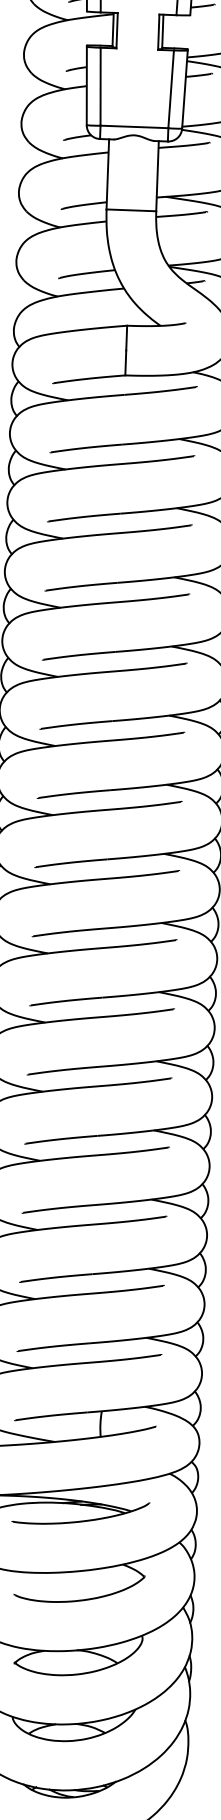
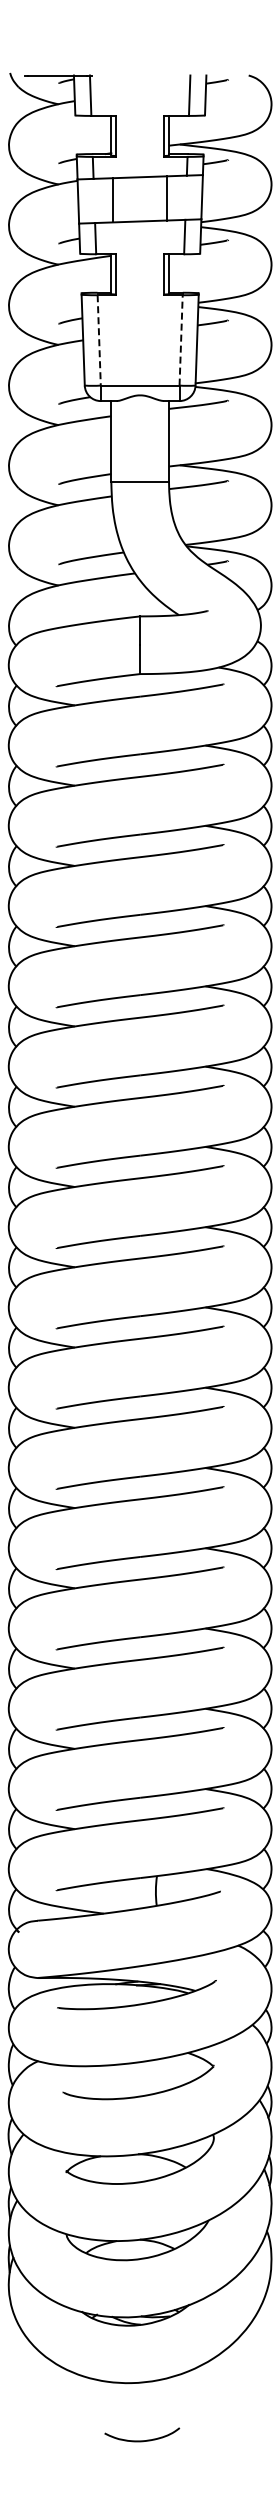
line: (100, 86) -> (99, 340), solid -> dashed
line: (171, 88) -> (181, 339), solid -> dashed

